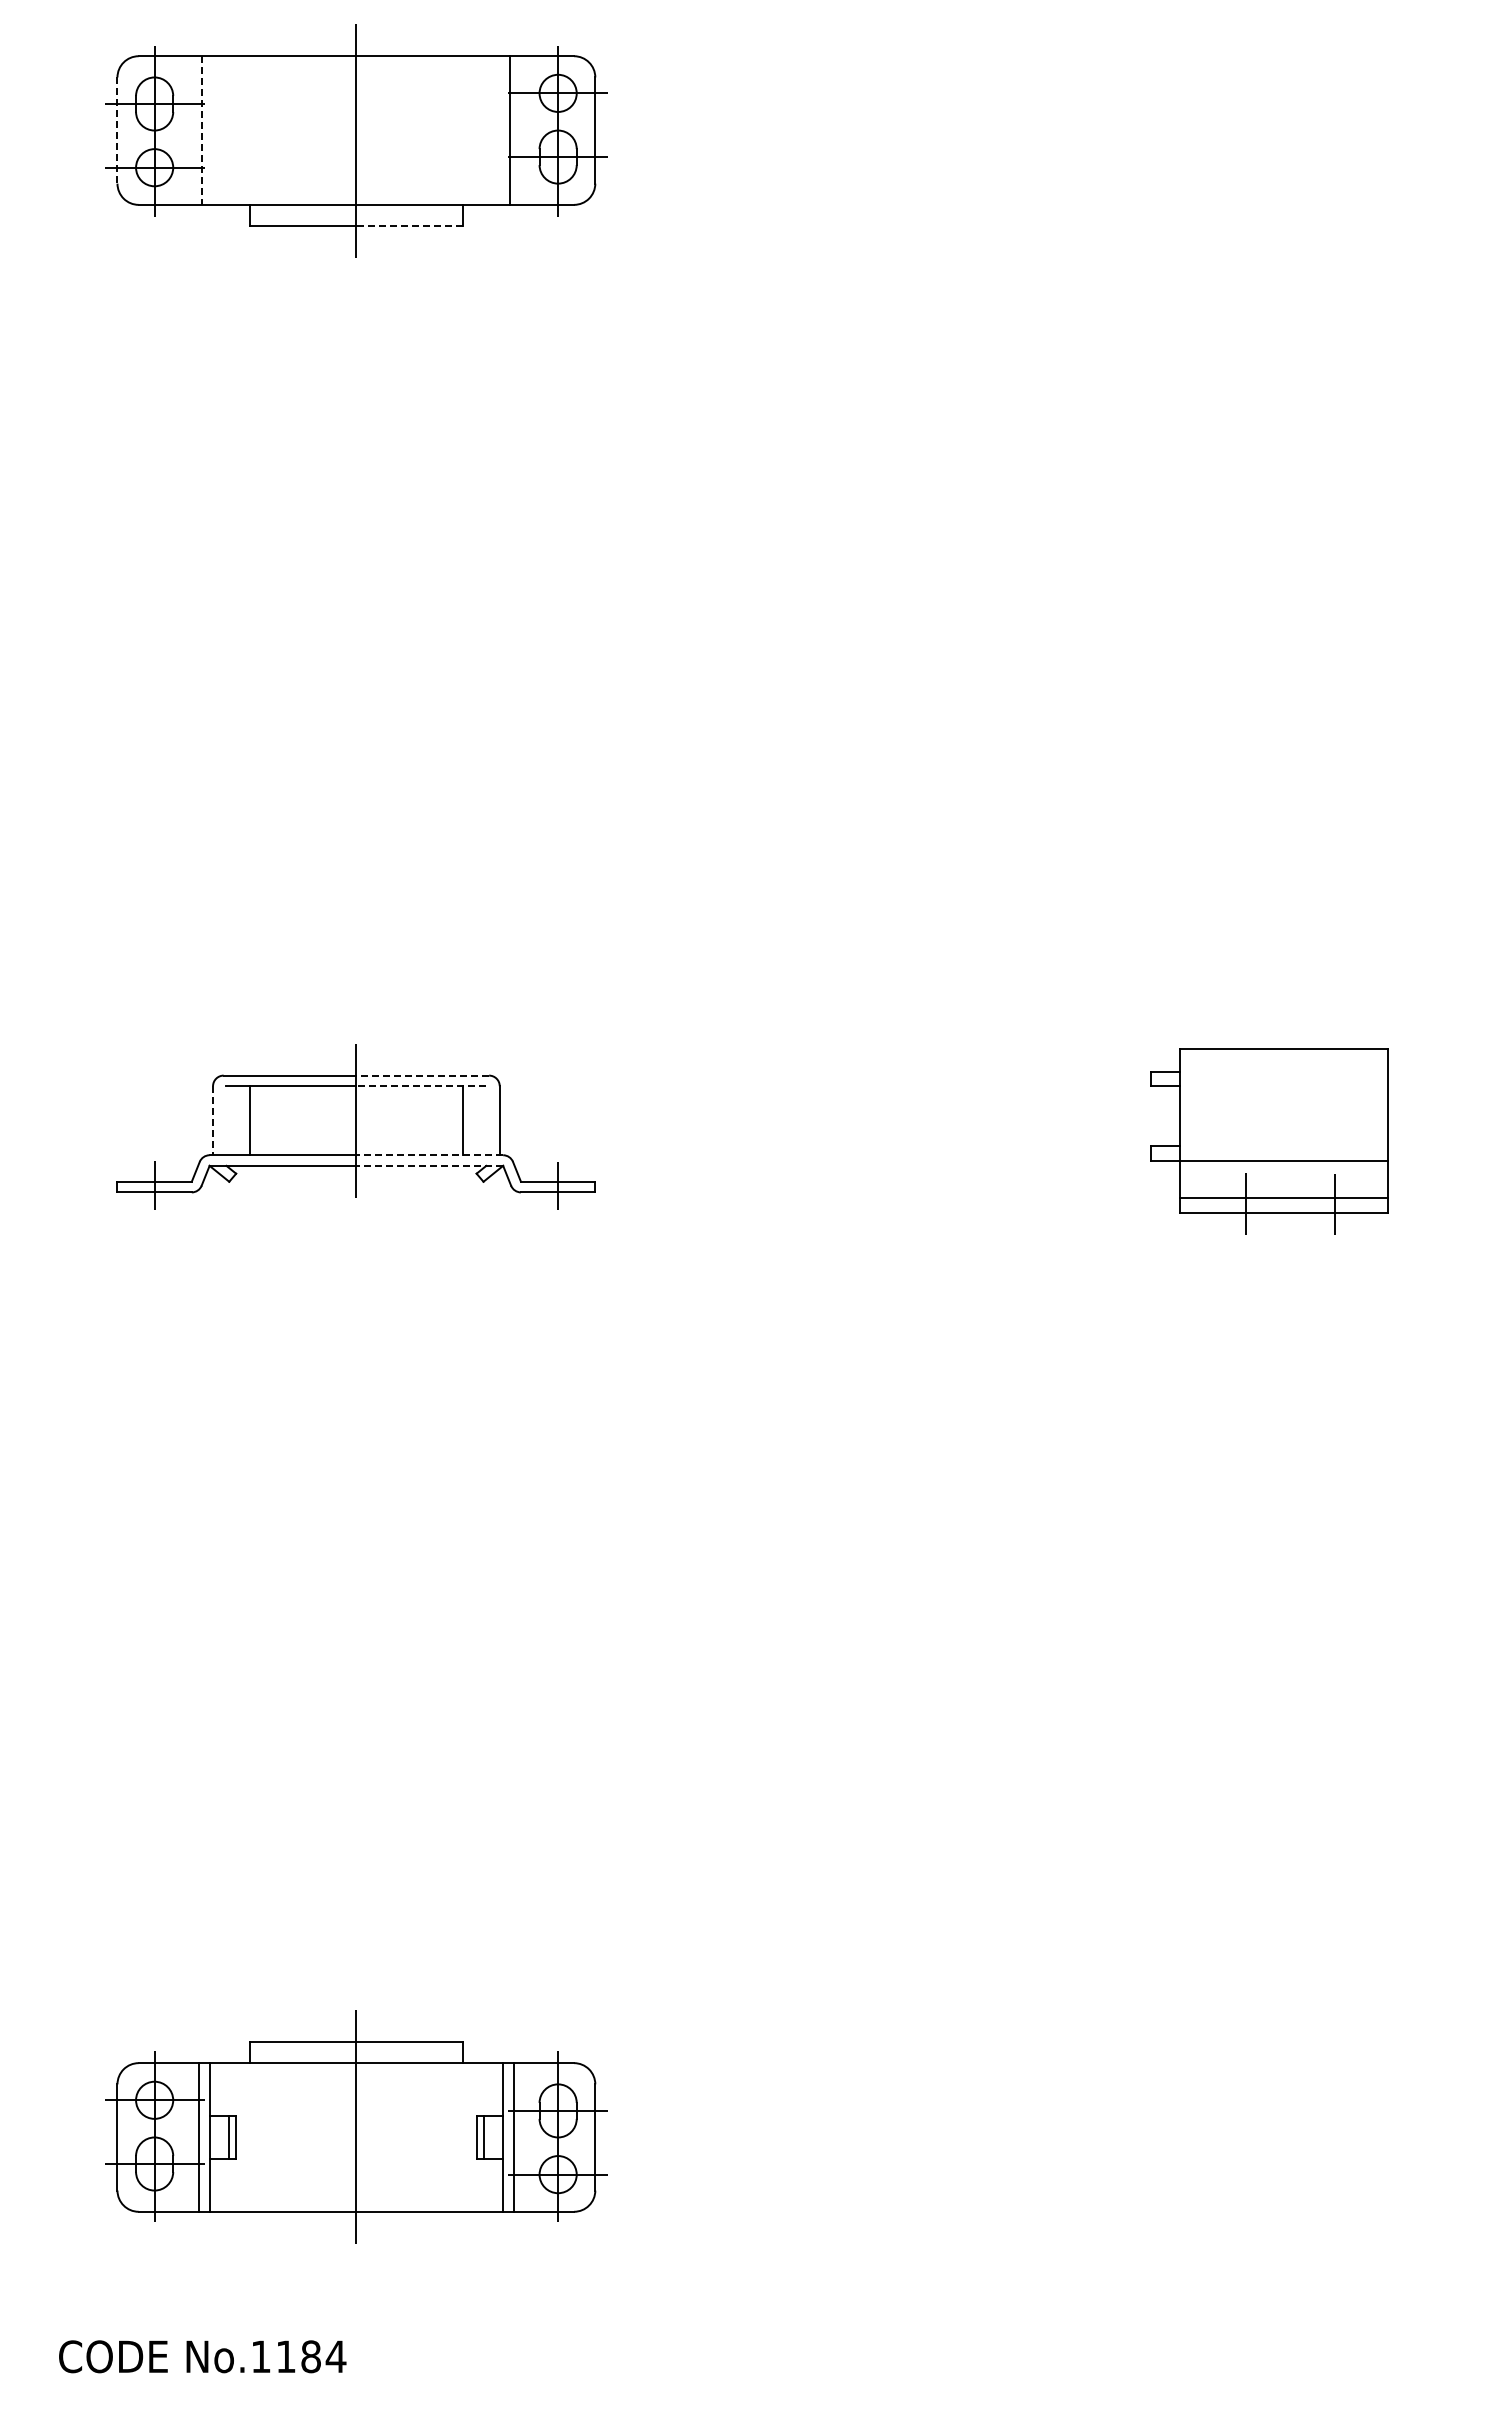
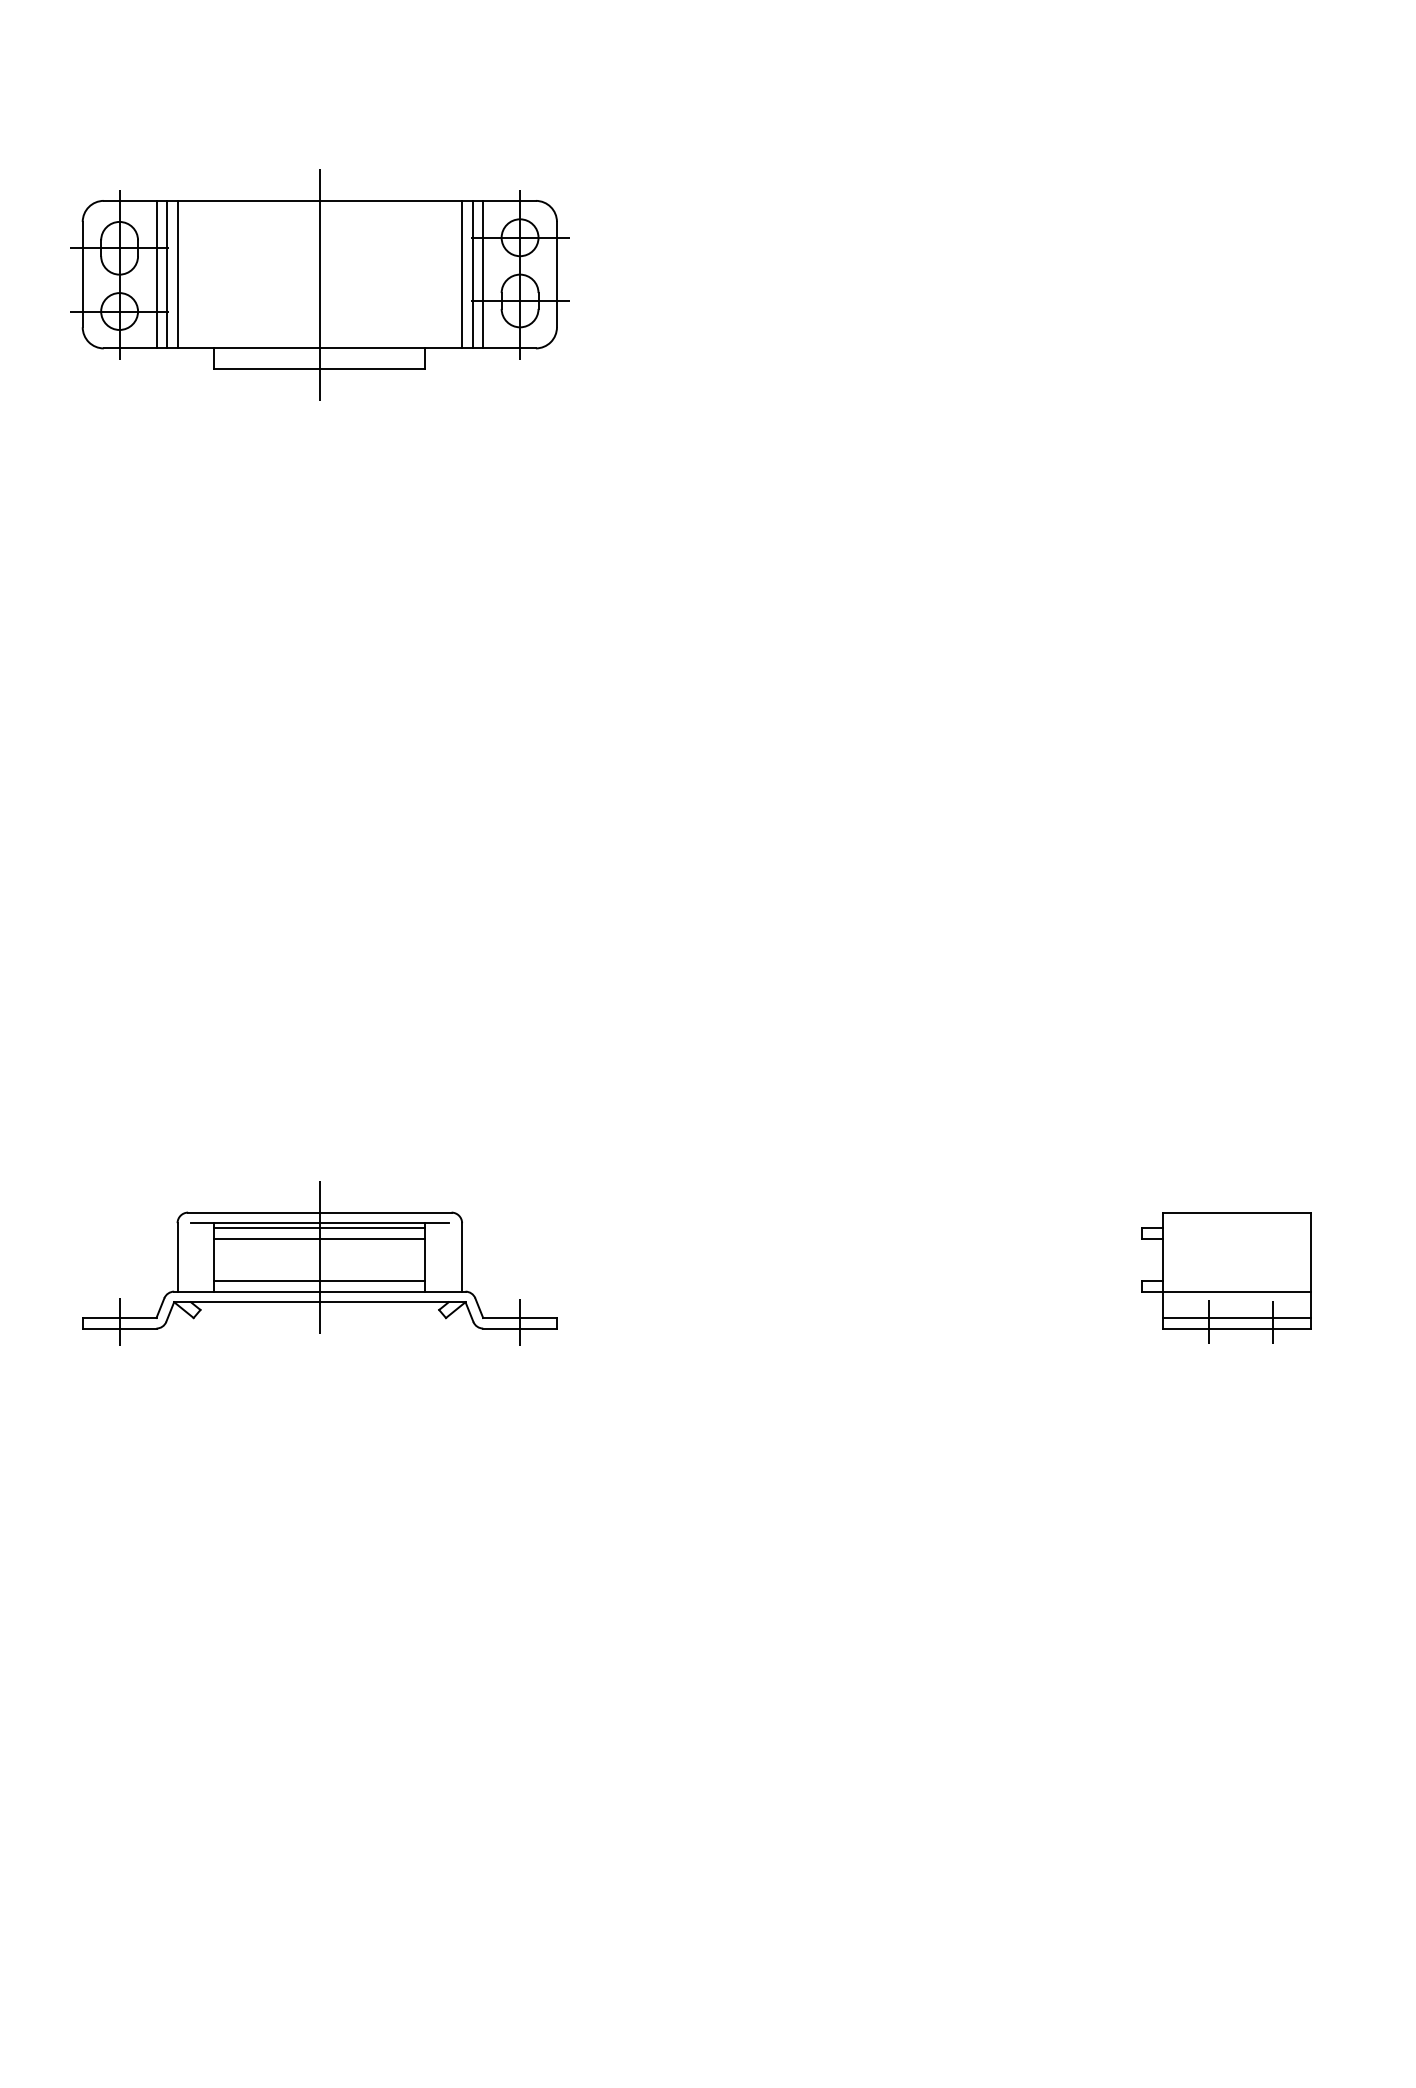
line: (191, 130) -> (156, 274), added
line: (213, 130) -> (178, 274), added
line: (499, 130) -> (461, 274), added
line: (520, 130) -> (482, 274), added
line: (117, 131) -> (82, 275), dashed -> solid
line: (202, 131) -> (167, 275), dashed -> solid
line: (409, 226) -> (372, 369), dashed -> solid
line: (422, 1075) -> (385, 1212), dashed -> solid
line: (420, 1086) -> (383, 1223), dashed -> solid
line: (356, 1091) -> (319, 1228), added
line: (356, 1102) -> (319, 1239), added
line: (213, 1120) -> (178, 1257), dashed -> solid
part: (1269, 1141) -> (1226, 1278), size x0.71
line: (356, 1144) -> (319, 1280), added
line: (429, 1155) -> (392, 1291), dashed -> solid
line: (429, 1165) -> (392, 1301), dashed -> solid

